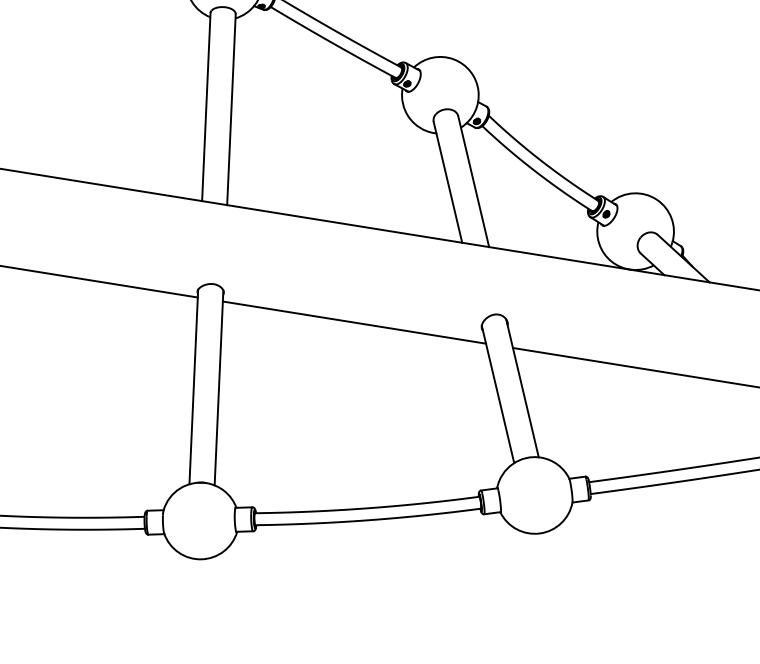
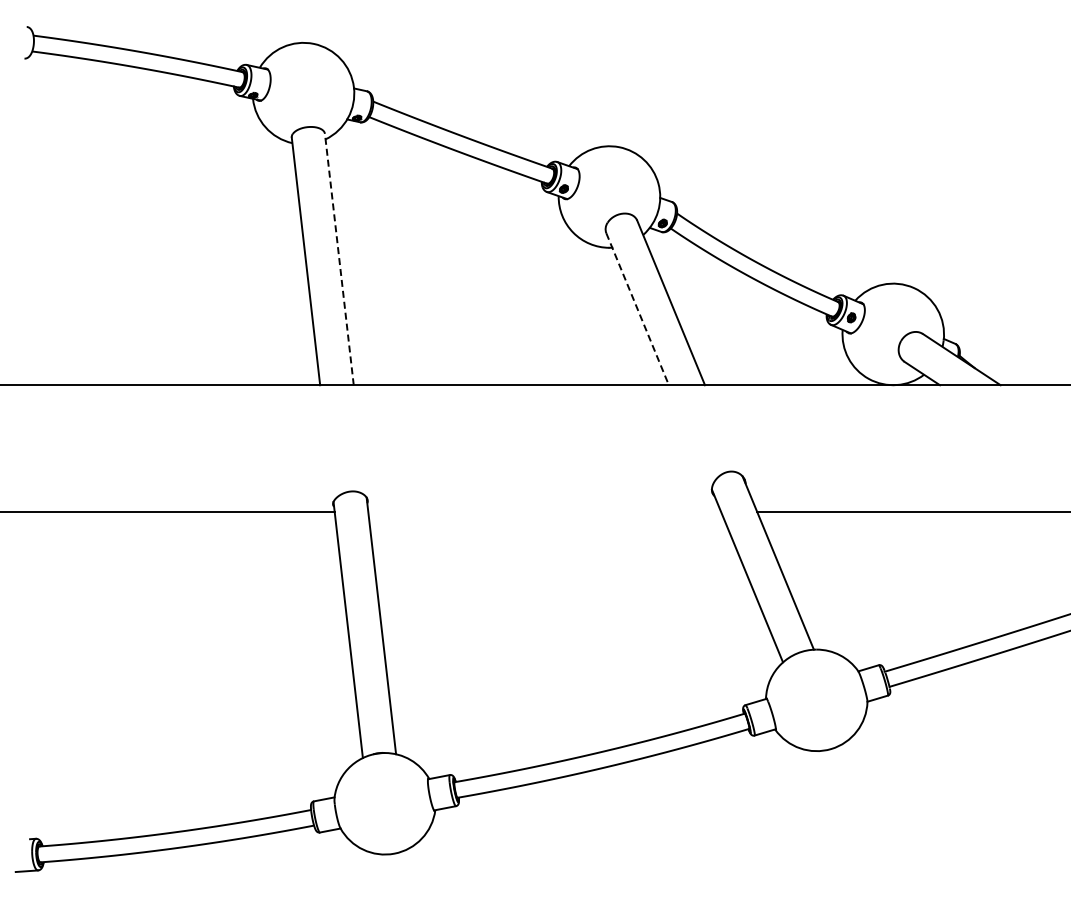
line: (231, 109) -> (339, 259), solid -> dashed
line: (447, 182) -> (637, 309), solid -> dashed
line: (354, 322) -> (544, 512), removed

